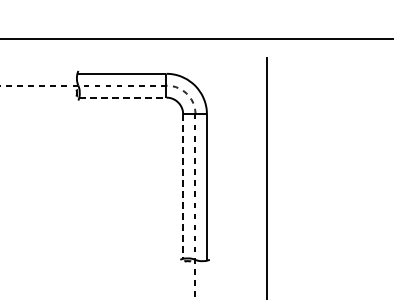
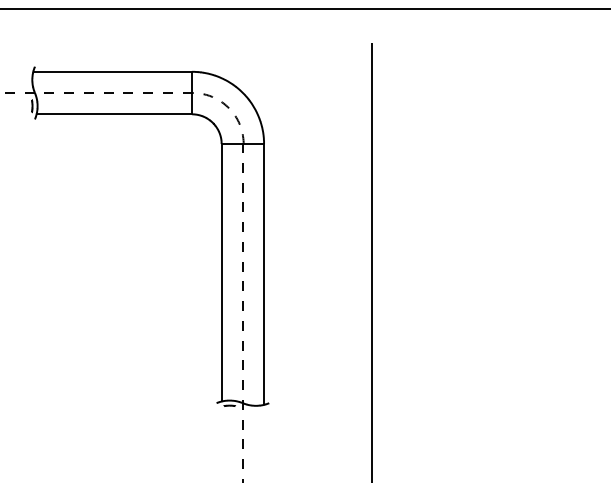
line: (122, 97) -> (113, 114), dashed -> solid
line: (183, 187) -> (222, 274), dashed -> solid

